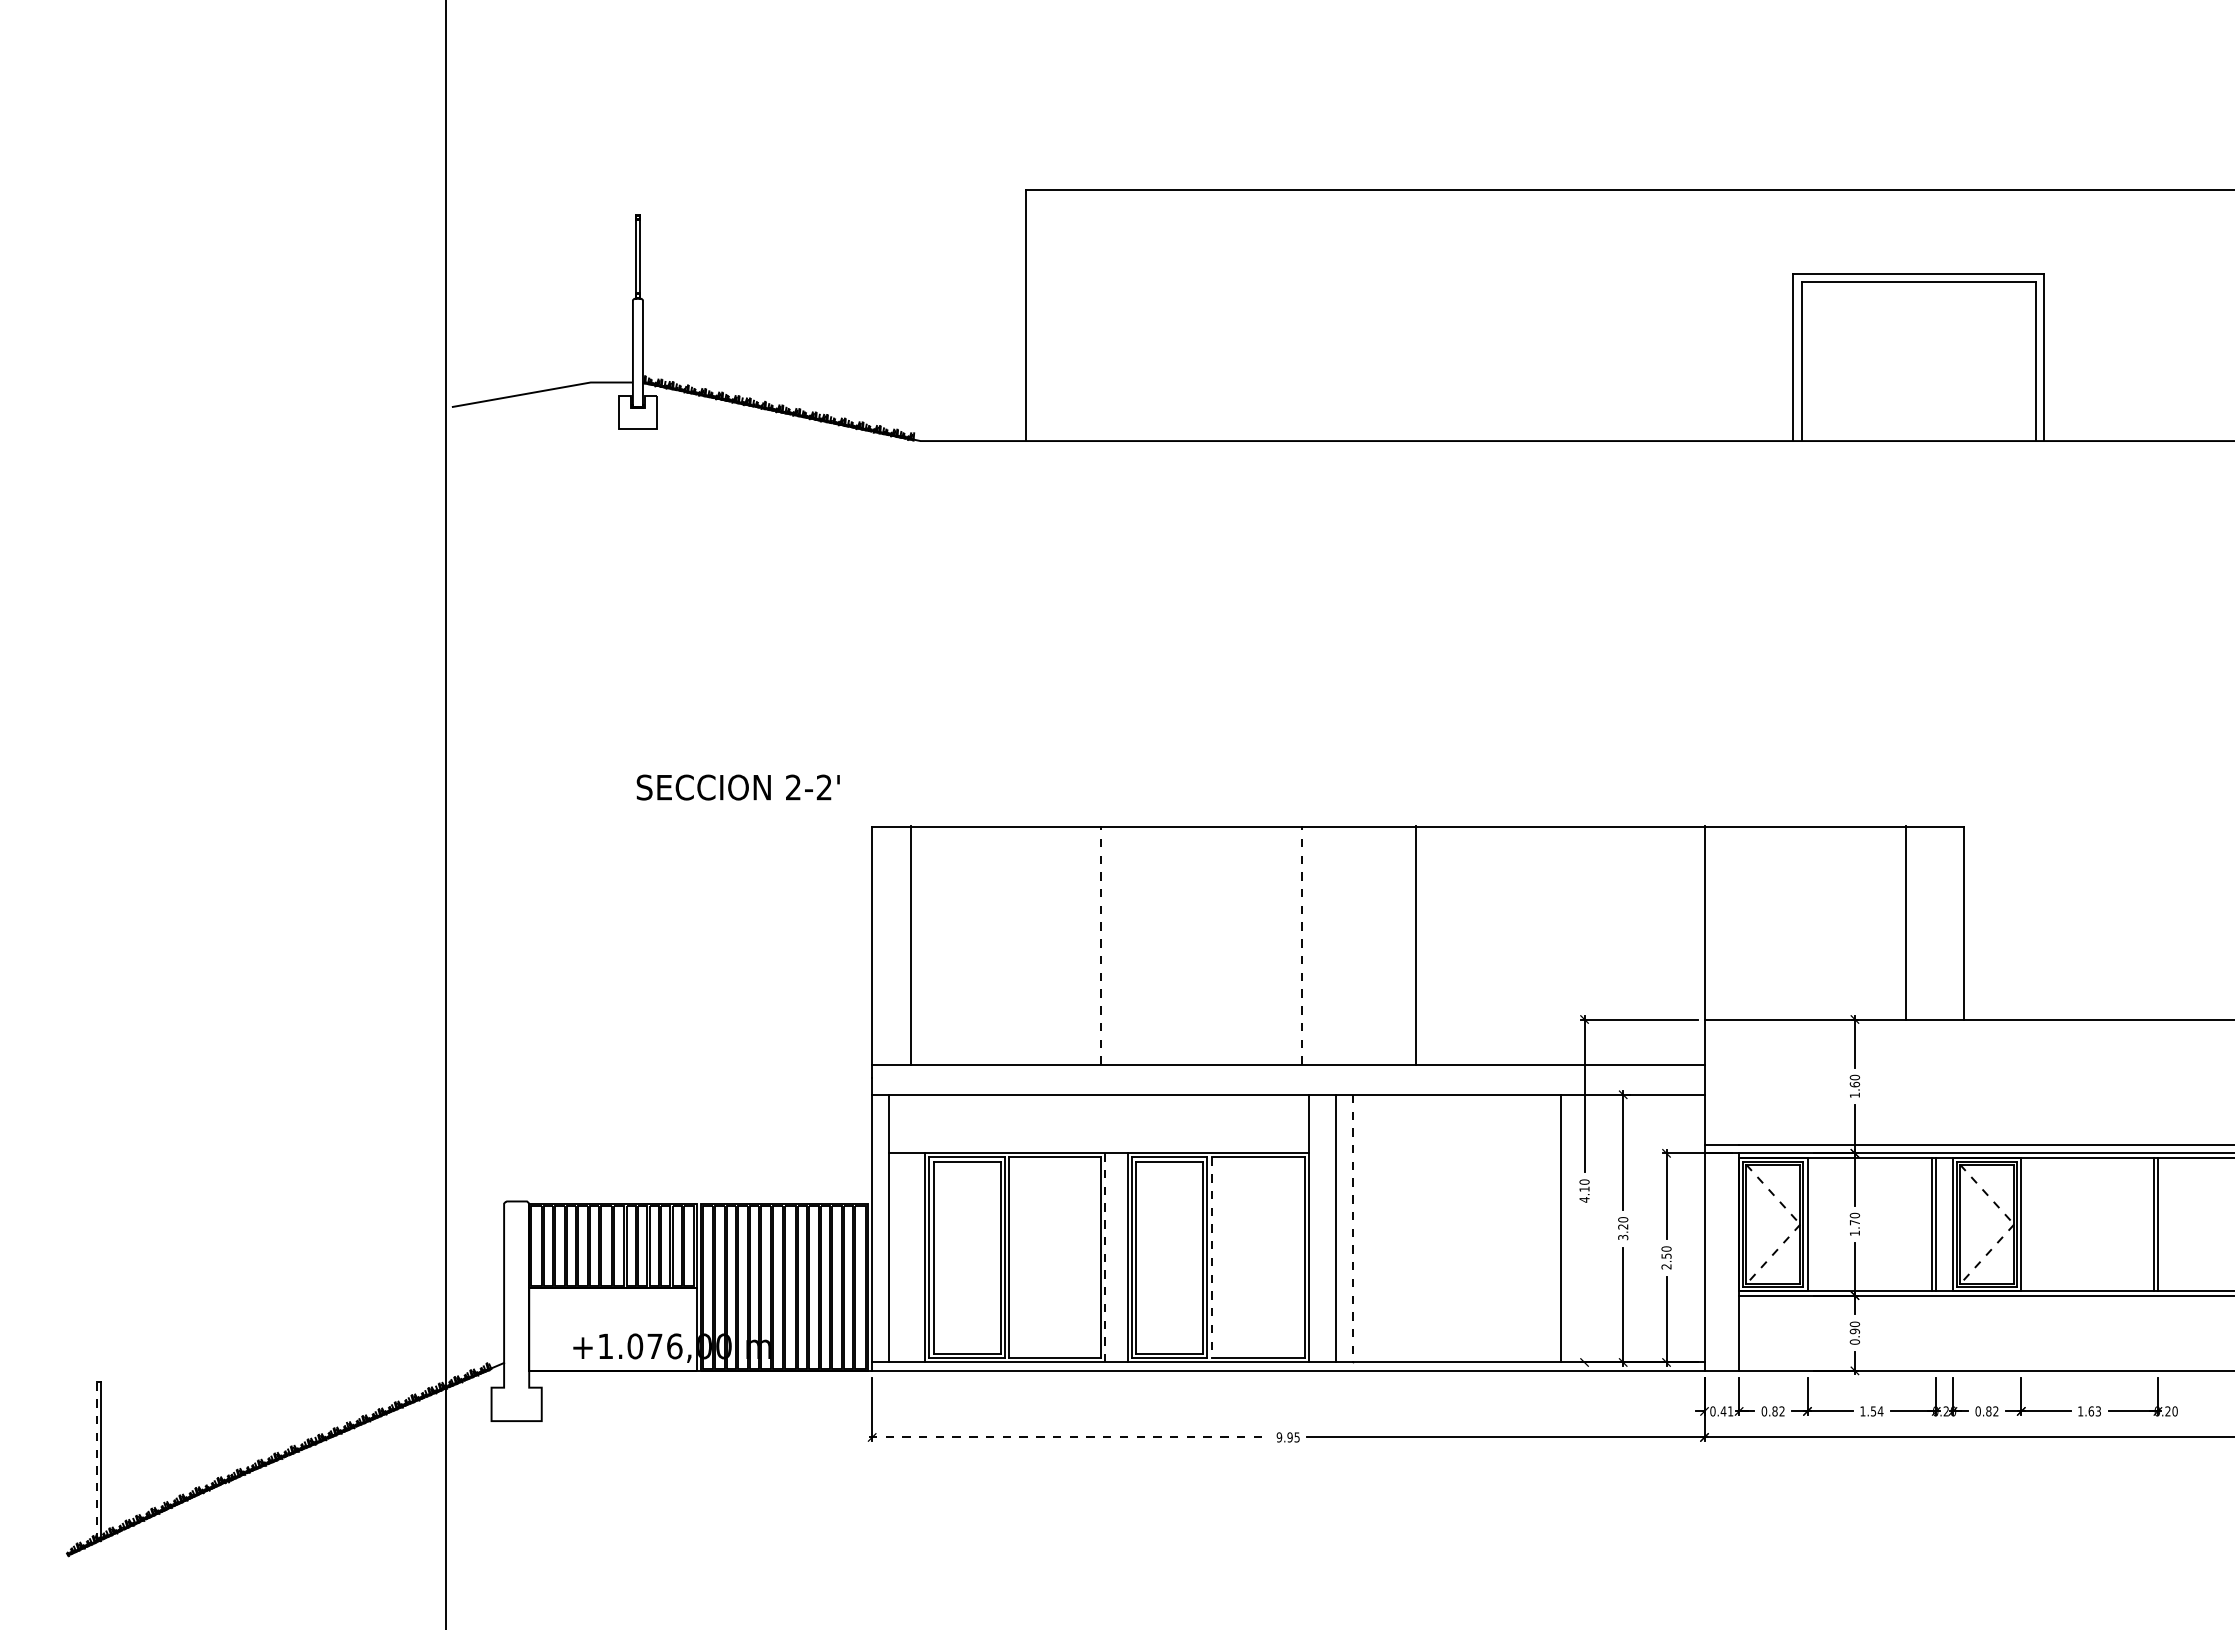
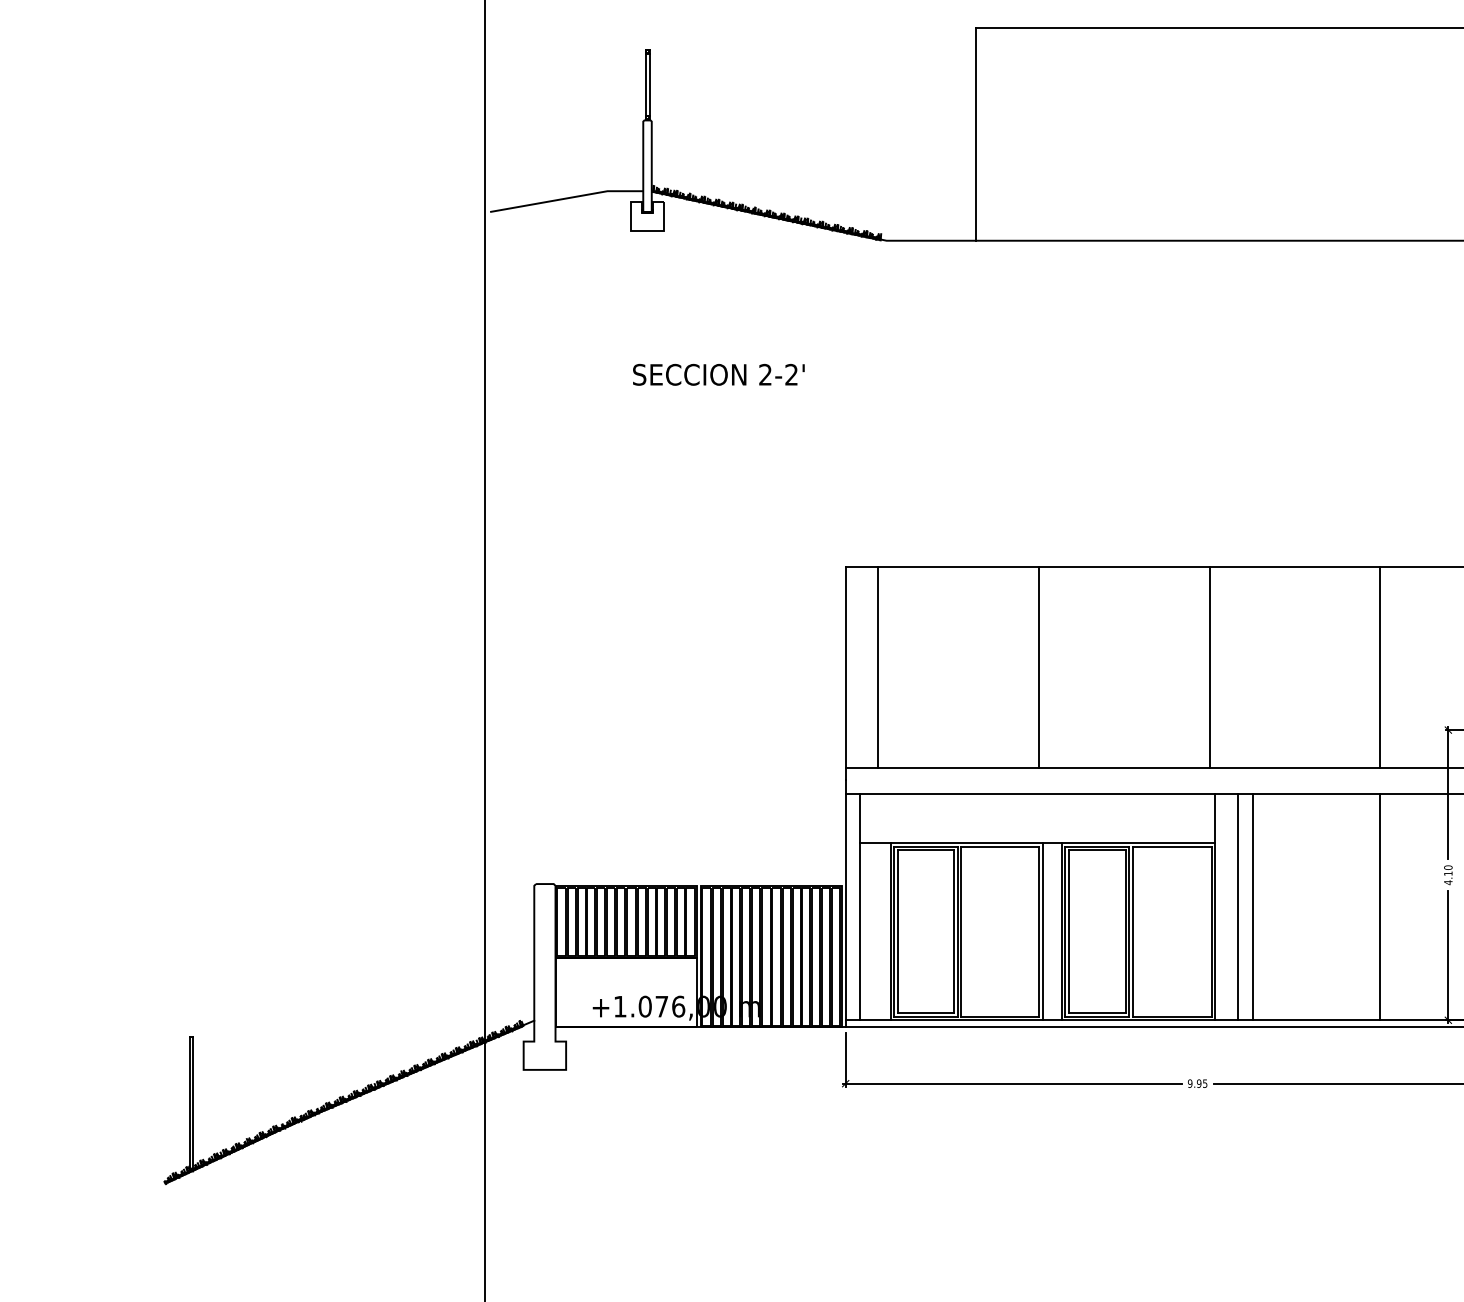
text: (737, 787) -> (718, 374), moved
line: (1101, 945) -> (1039, 667), dashed -> solid
line: (1302, 945) -> (1209, 667), dashed -> solid
line: (1416, 945) -> (1379, 667), moved
line: (1353, 1228) -> (1252, 906), dashed -> solid
line: (1561, 1228) -> (1379, 906), moved
line: (1105, 1257) -> (1043, 931), dashed -> solid
line: (1211, 1258) -> (1132, 932), dashed -> solid
line: (1584, 1287) -> (1448, 956), added
line: (1069, 1437) -> (1012, 1083), dashed -> solid
line: (96, 1461) -> (189, 1104), dashed -> solid

